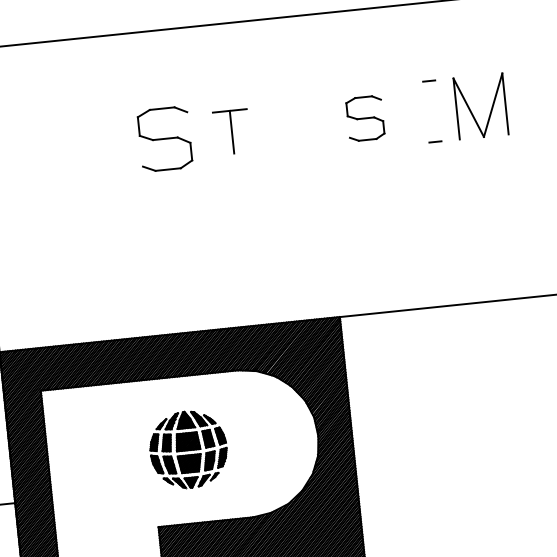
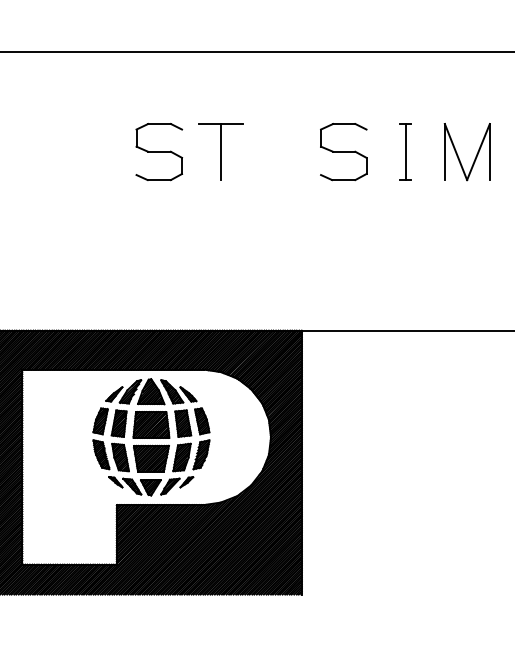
part: (471, 111) -> (458, 155), moved
line: (432, 112) -> (405, 152), added
part: (365, 118) -> (343, 152), size x1.43
part: (231, 131) -> (220, 151), size x1.43
part: (188, 449) -> (151, 437), size x1.67

